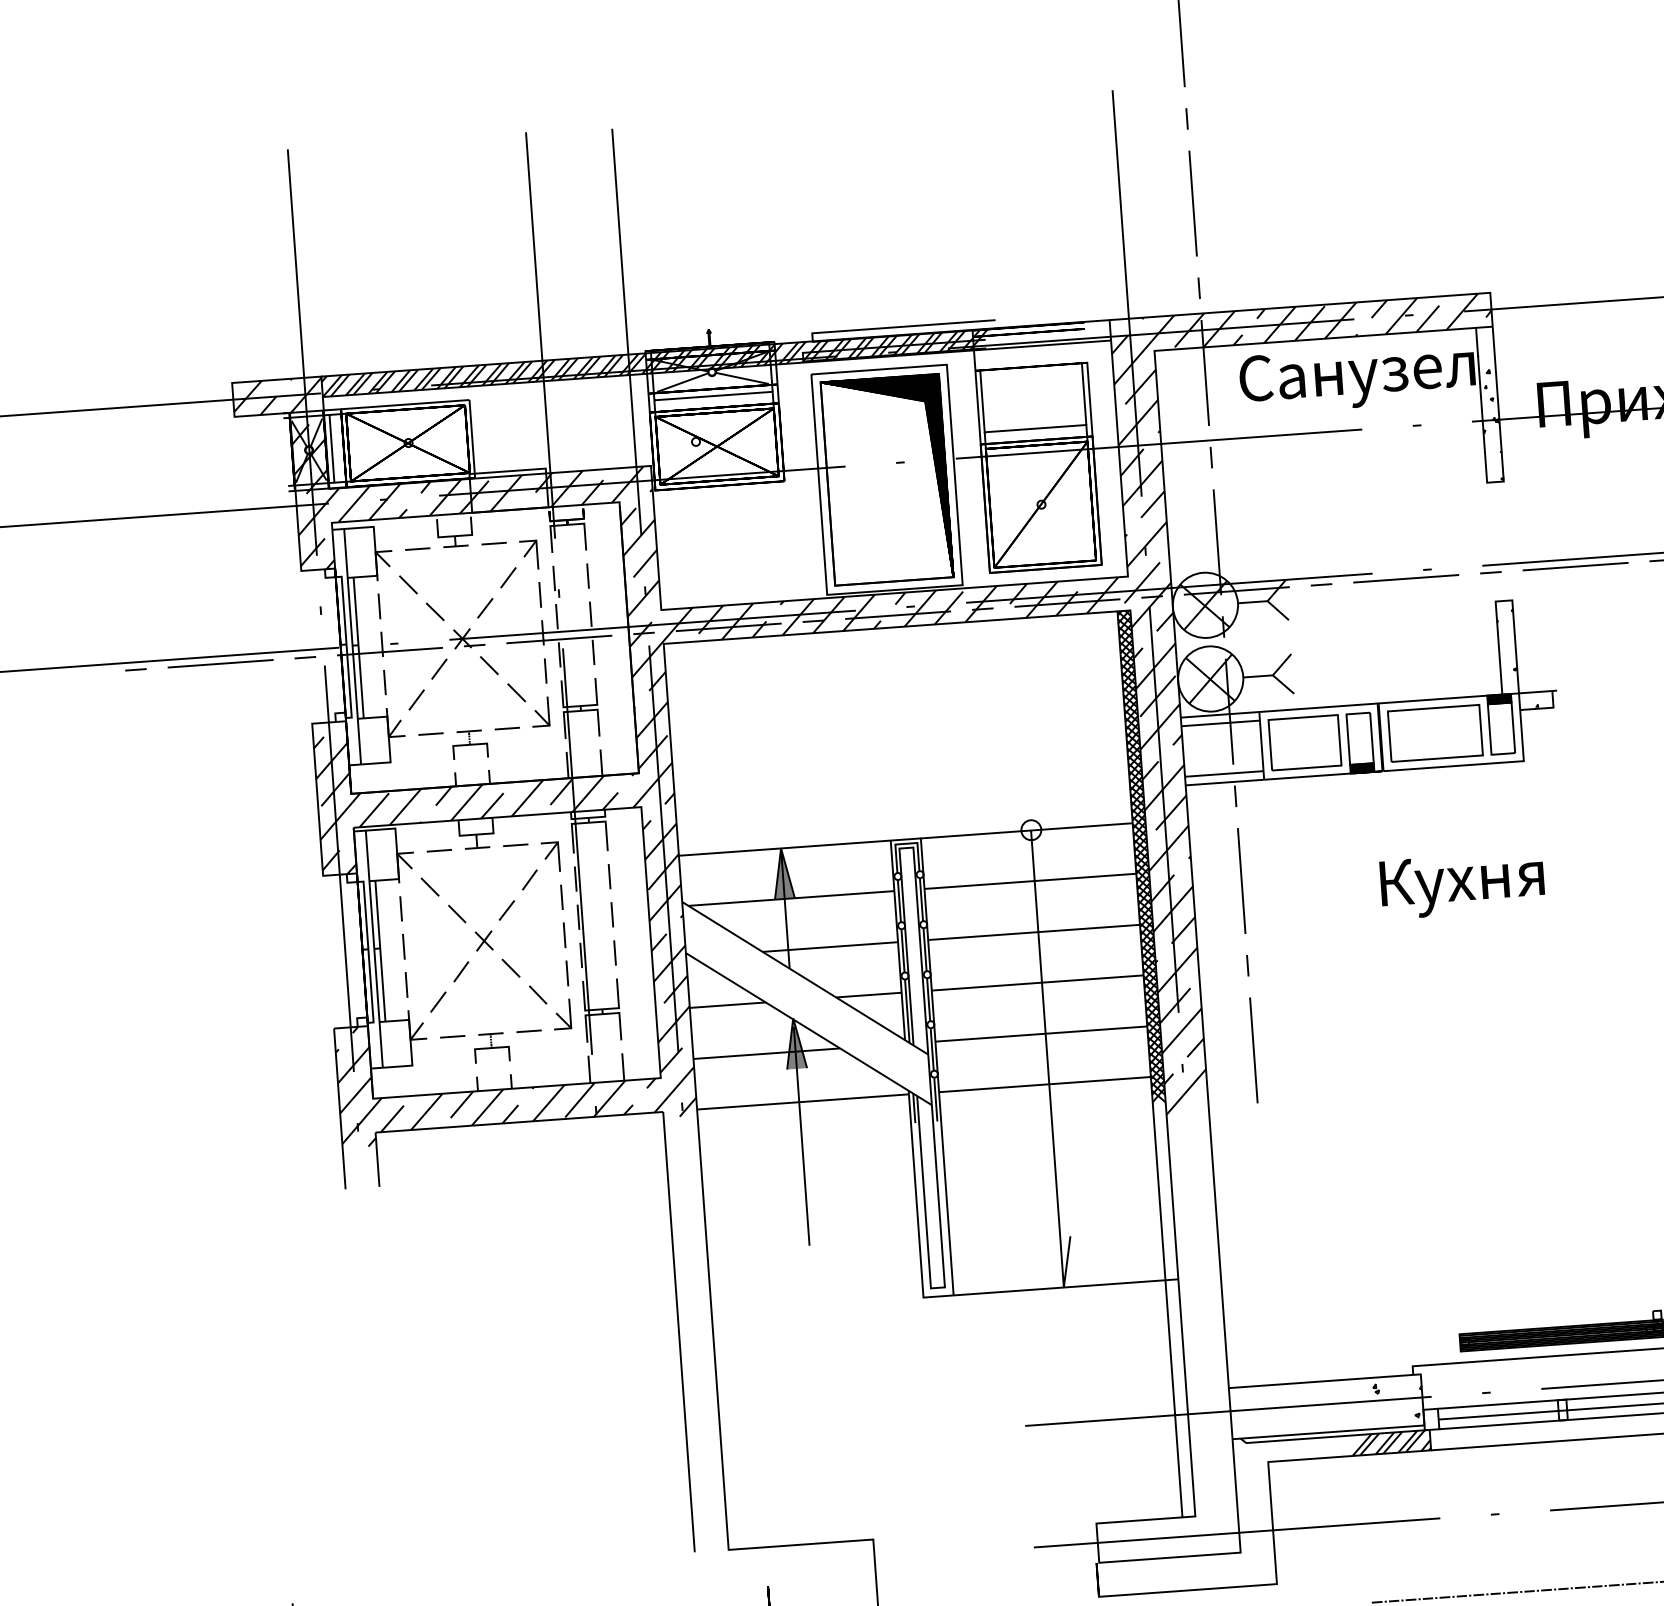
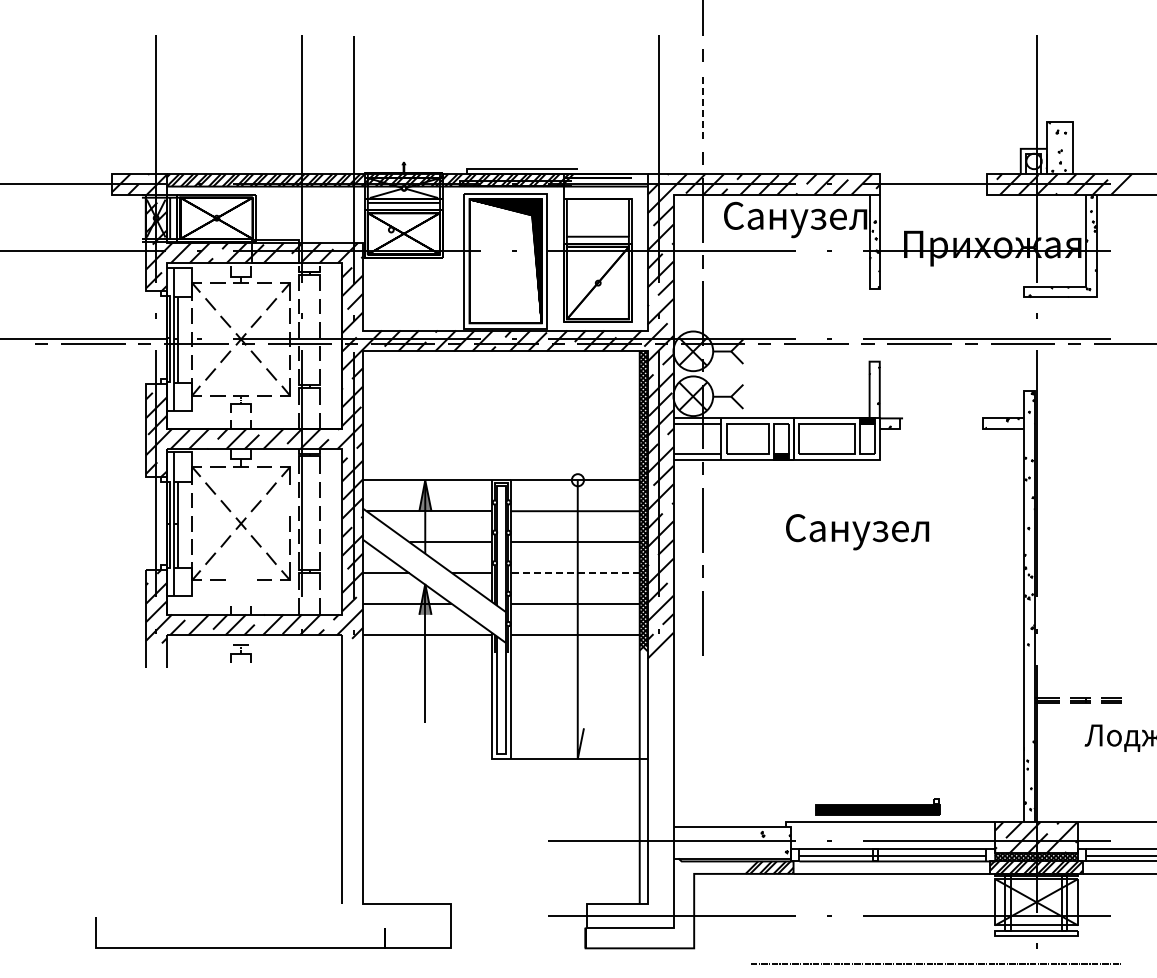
line: (1193, 202) -> (703, 106), solid -> dashed
text: (1495, 883) -> (857, 532), Кухня -> Санузел
line: (560, 897) -> (289, 500), removed
line: (1038, 983) -> (575, 573), solid -> dashed
part: (490, 1047) -> (240, 653), moved

